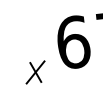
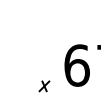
part: (35, 72) -> (44, 86), size x0.6

